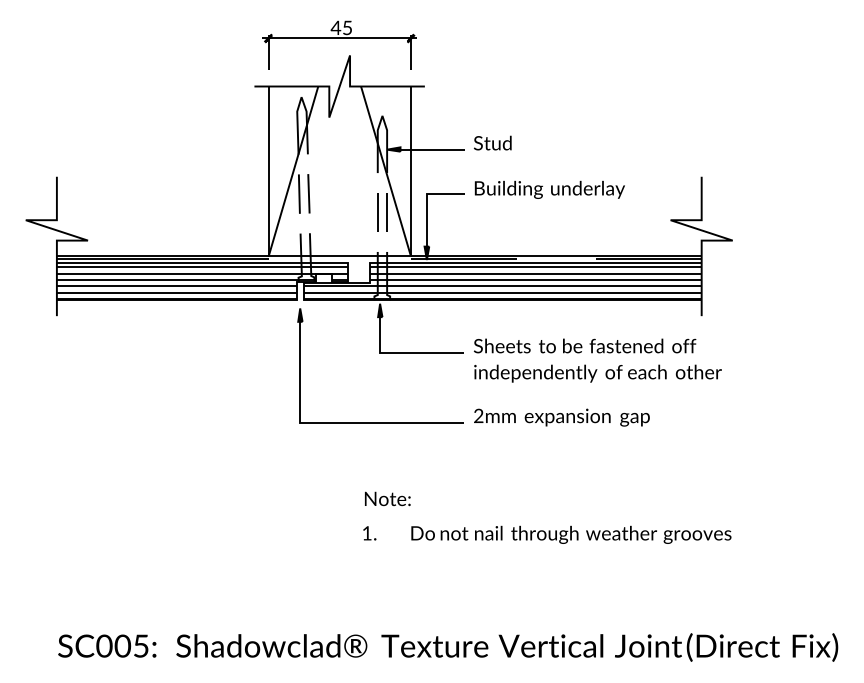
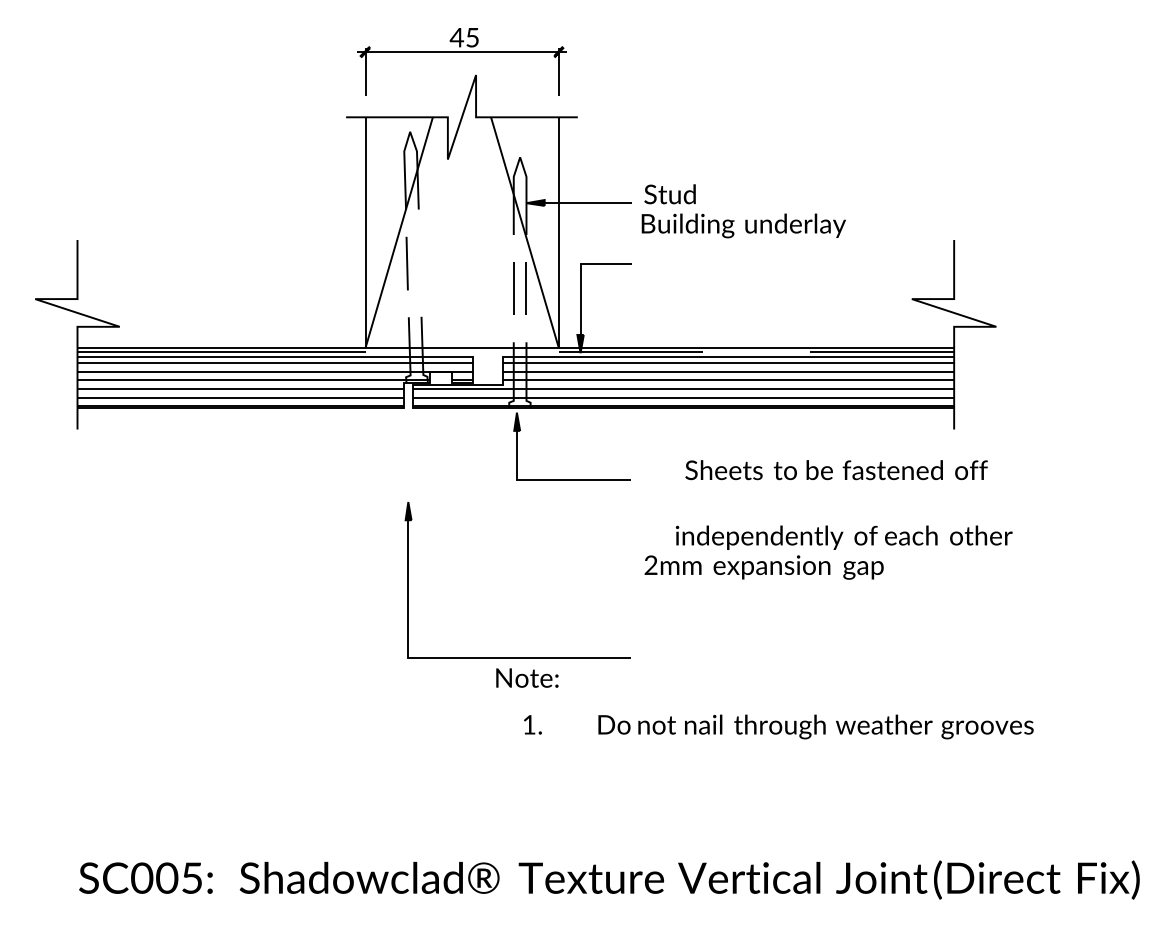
text: (549, 189) -> (743, 225), moved
line: (308, 193) -> (419, 262), removed
text: (584, 346) -> (836, 470), moved
text: (597, 373) -> (843, 537), moved
part: (380, 422) -> (517, 657), moved
text: (369, 533) -> (532, 724), moved
text: (571, 534) -> (815, 726), moved

